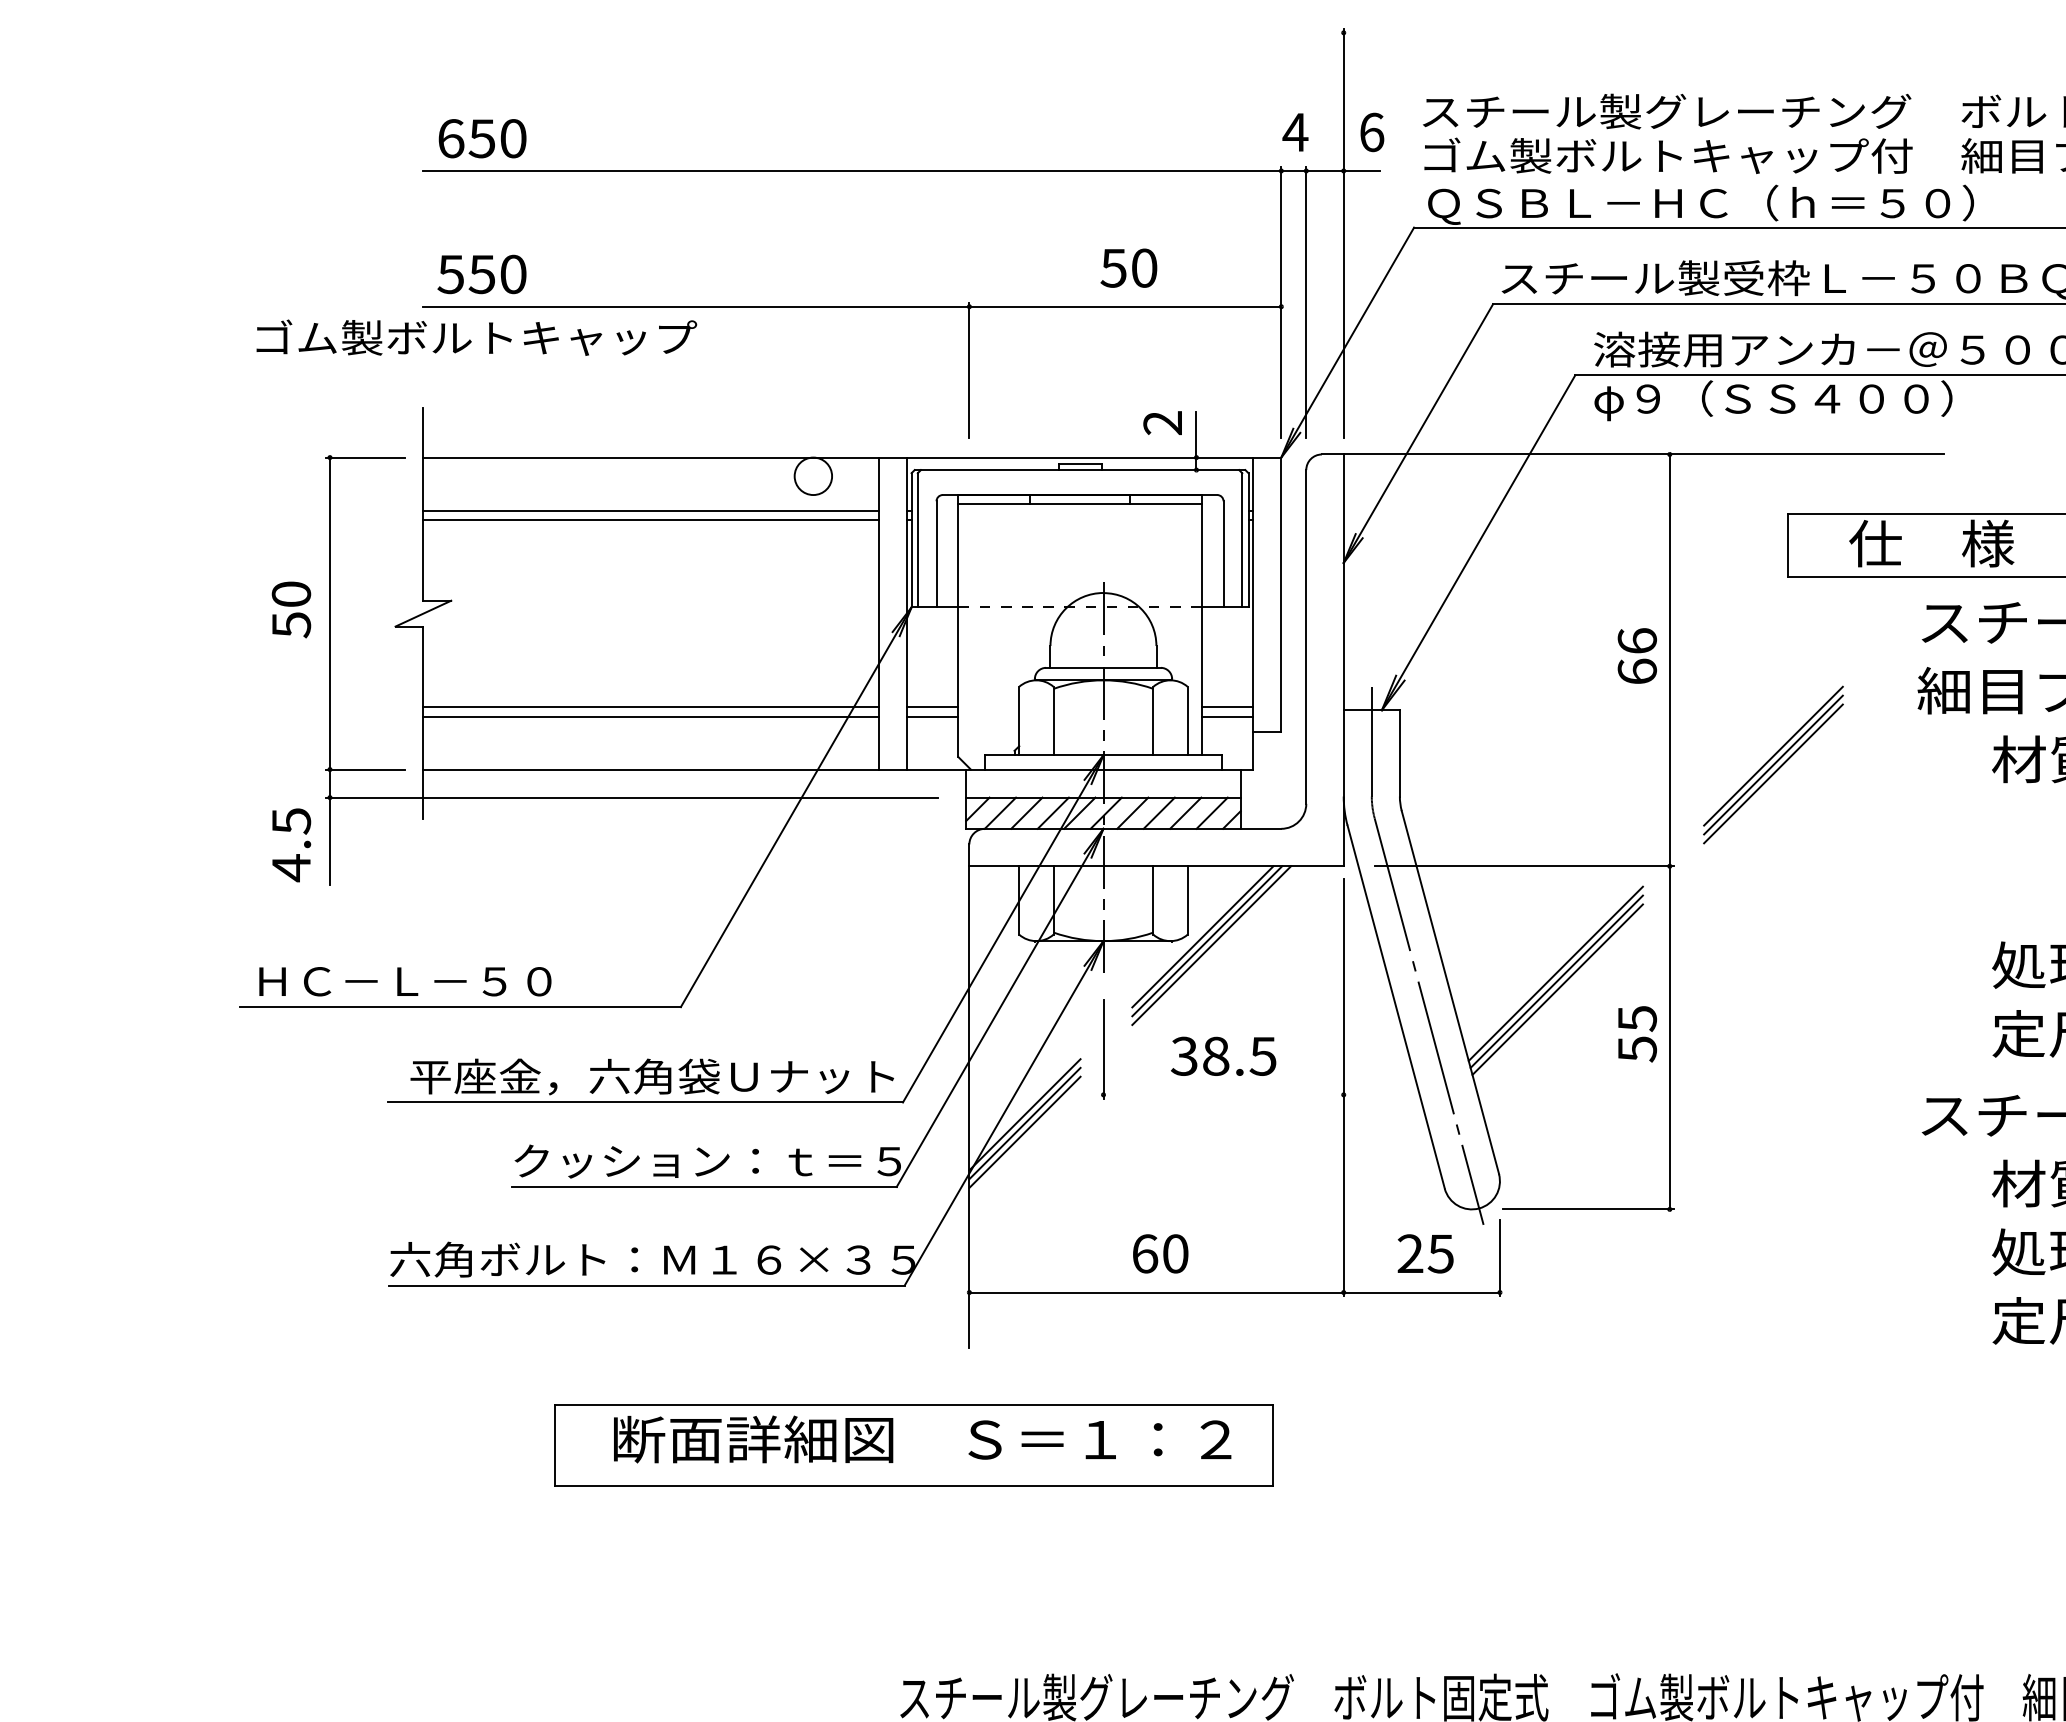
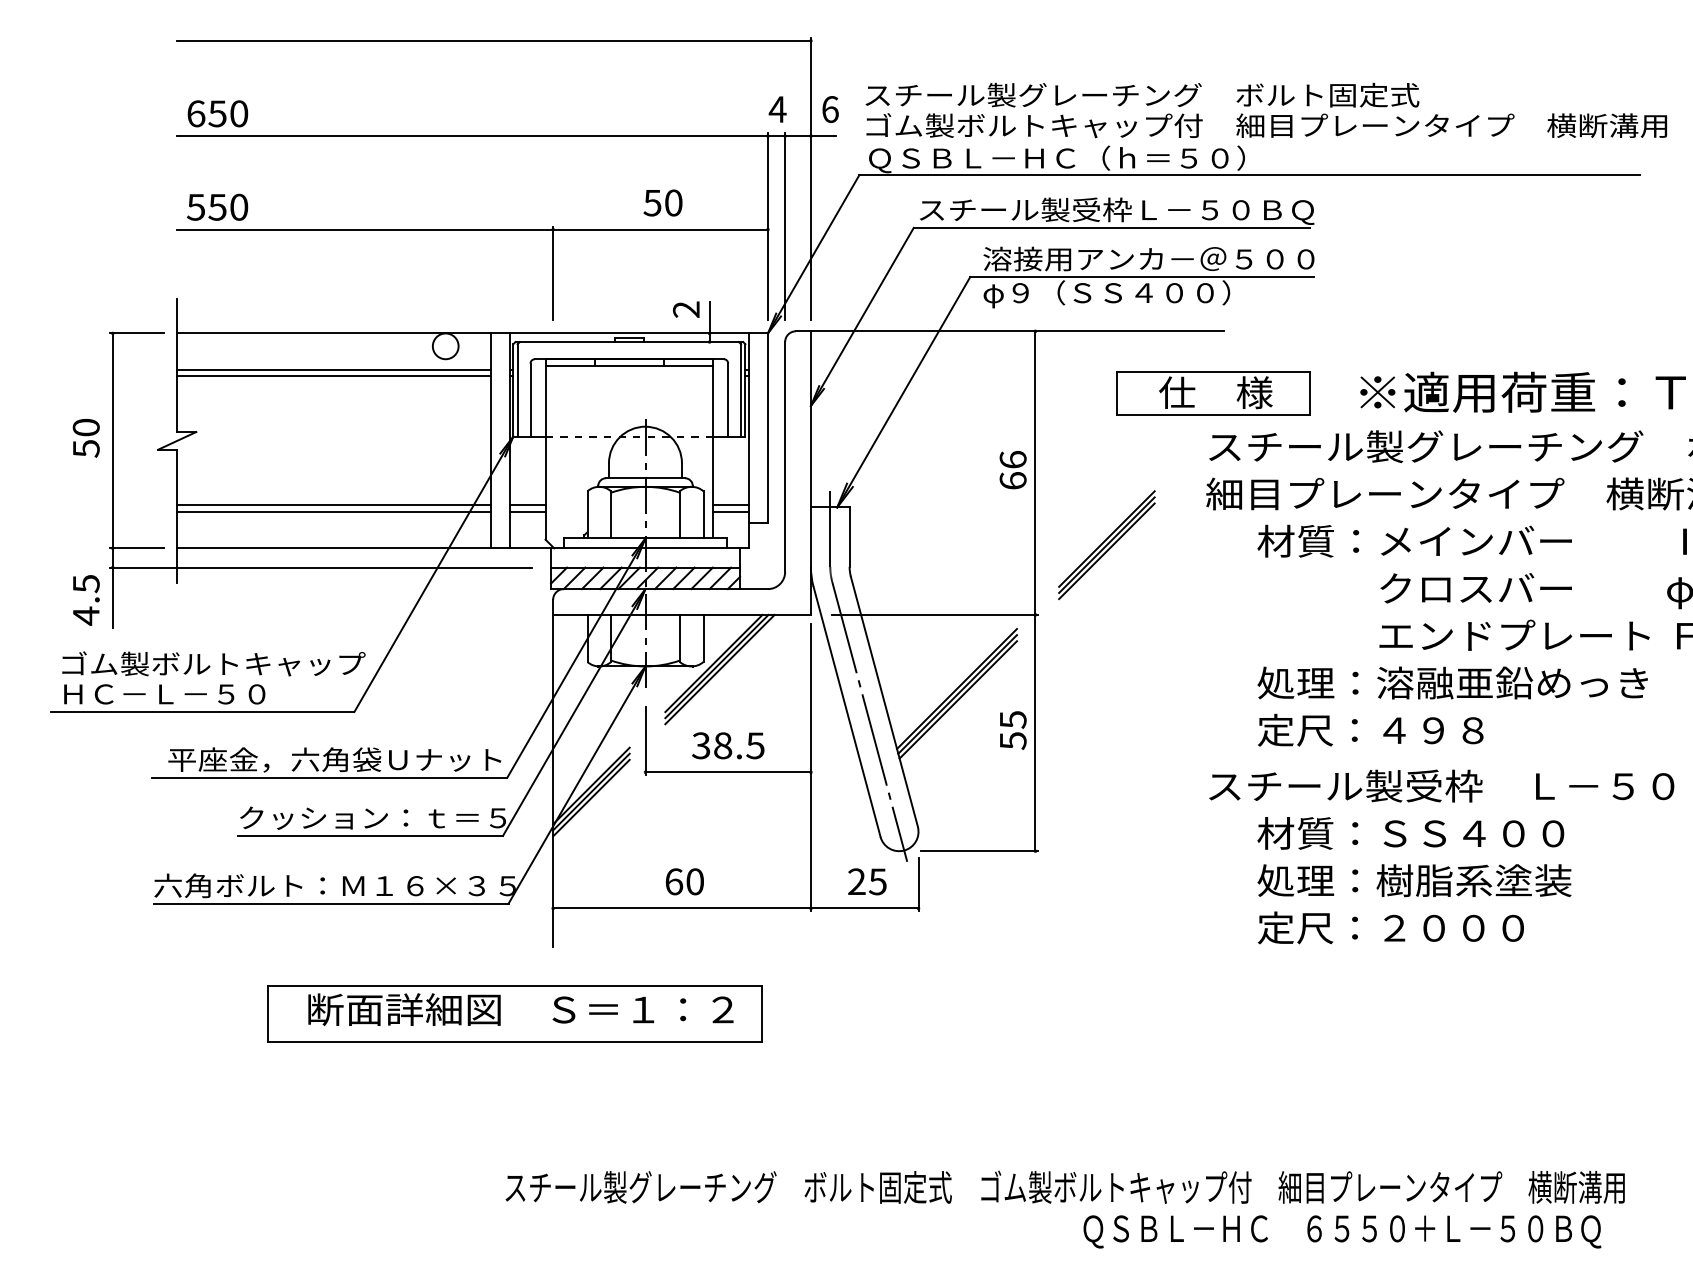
line: (882, 32) -> (493, 40), added
text: (476, 337) -> (213, 663), moved
line: (1222, 1095) -> (727, 772), added

